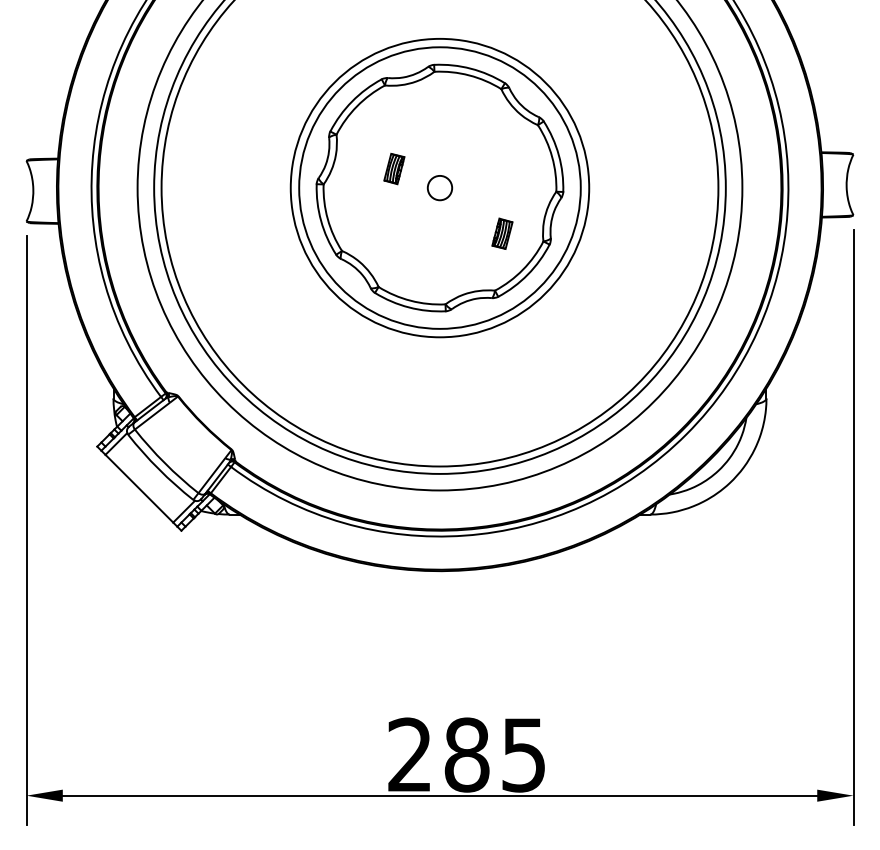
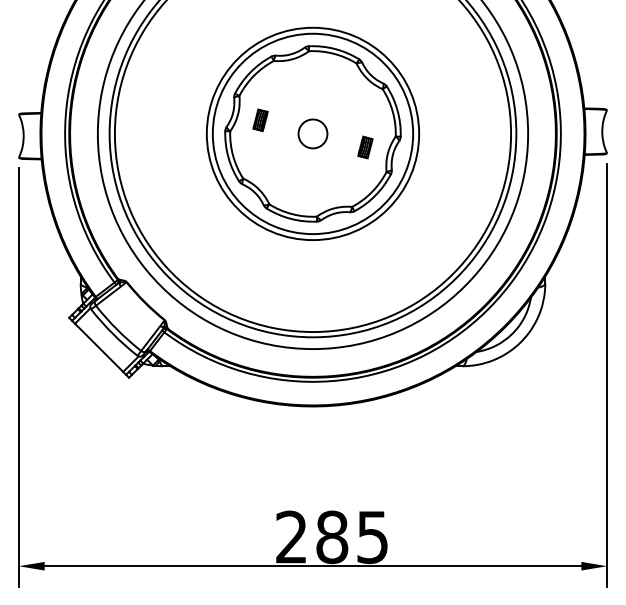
part: (394, 169) -> (260, 120), moved
circle: (439, 187) -> (312, 133), size x1.67
part: (502, 233) -> (365, 147), moved

